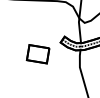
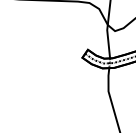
part: (37, 54) -> (51, 73), removed

